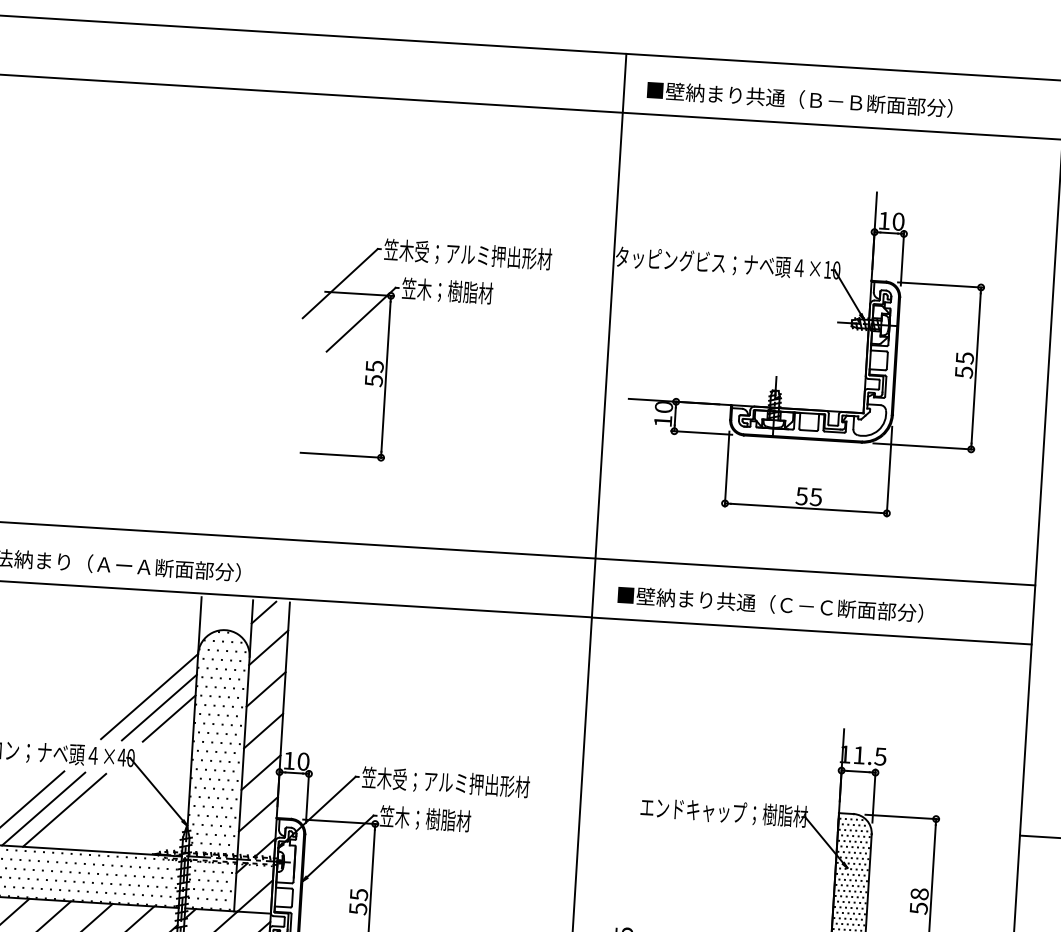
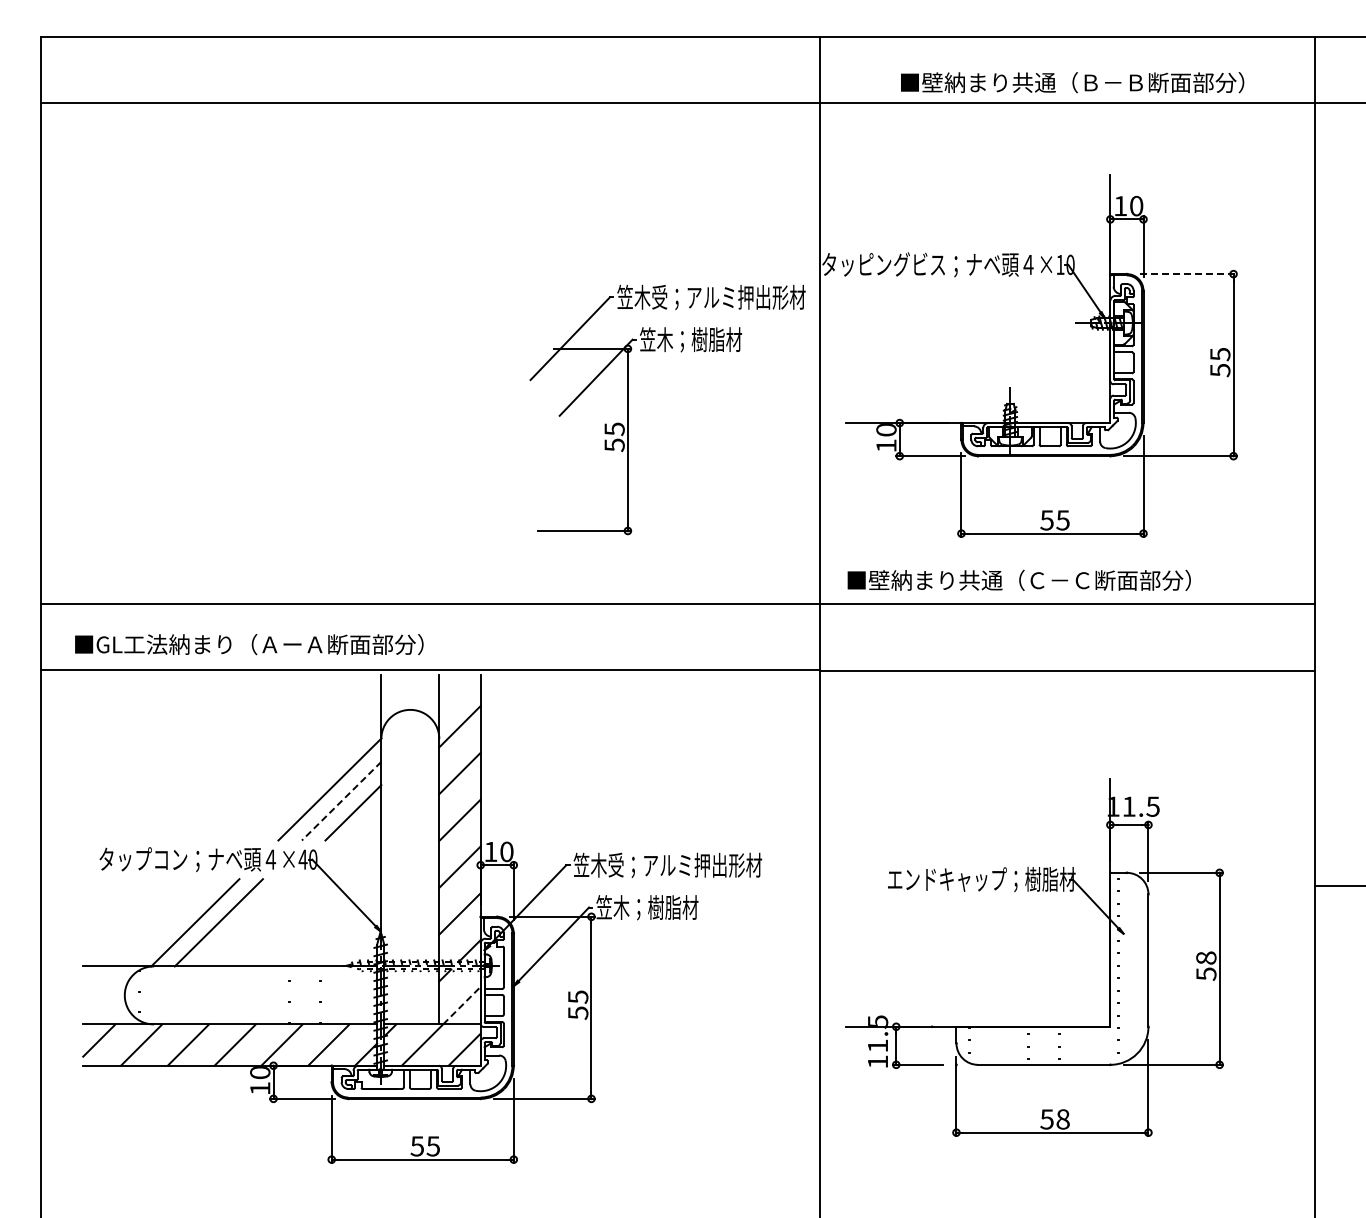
text: (799, 99) -> (1072, 82), moved
line: (941, 285) -> (1189, 274), solid -> dashed
part: (388, 349) -> (628, 409), moved
text: (769, 603) -> (1018, 579), moved
line: (264, 612) -> (452, 687), removed
line: (159, 707) -> (341, 801), solid -> dashed
line: (64, 810) -> (242, 922), removed
line: (254, 895) -> (461, 1005), solid -> dashed

